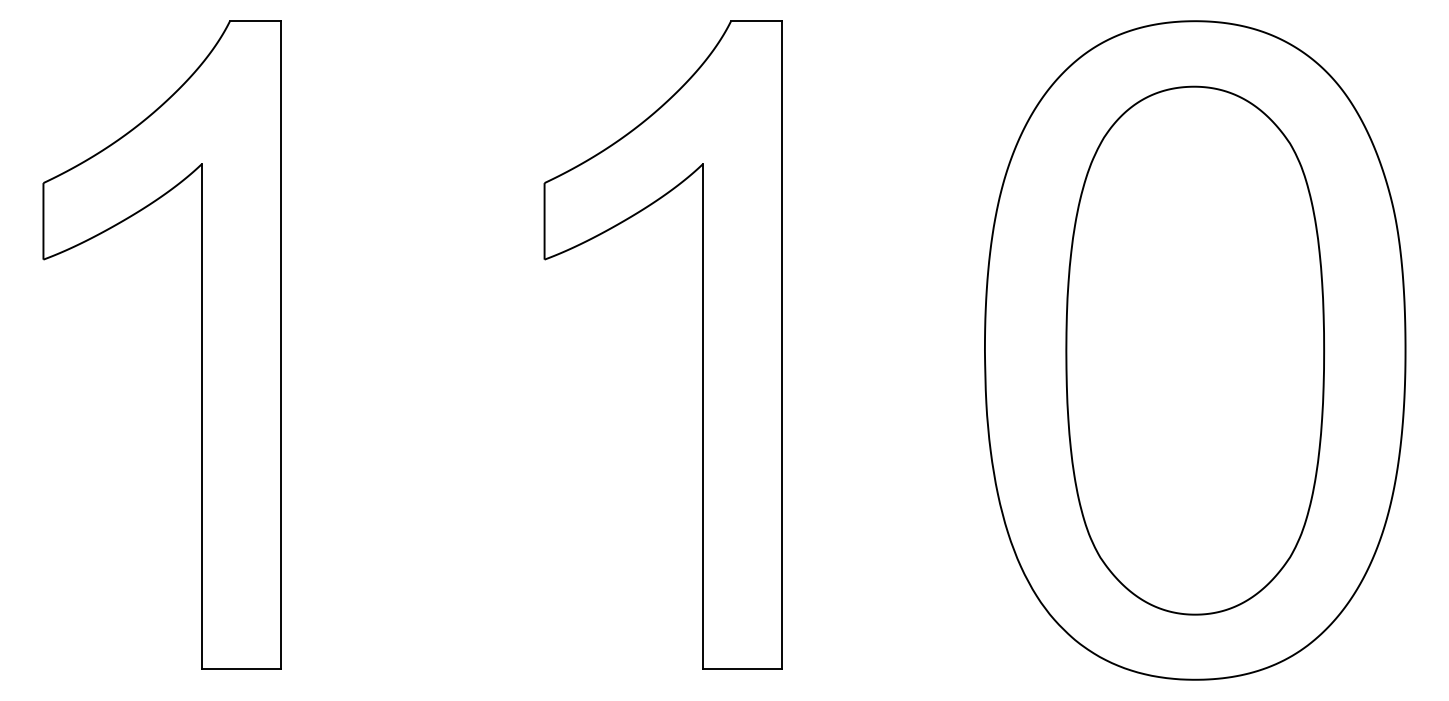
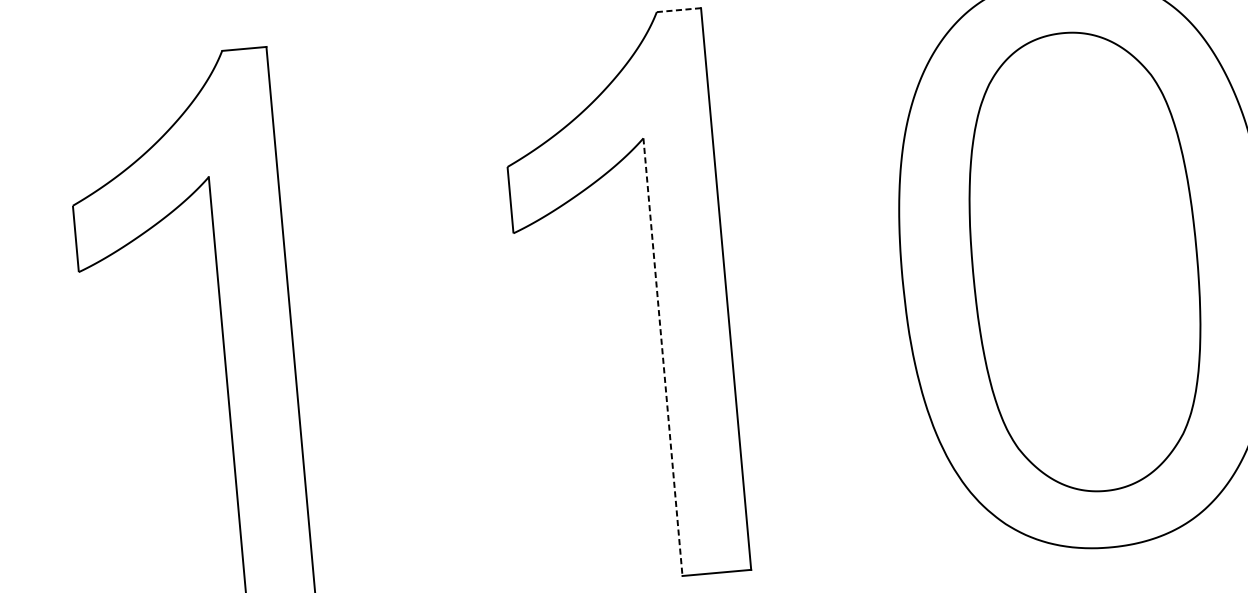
line: (756, 21) -> (678, 10), solid -> dashed
line: (702, 416) -> (662, 357), solid -> dashed

